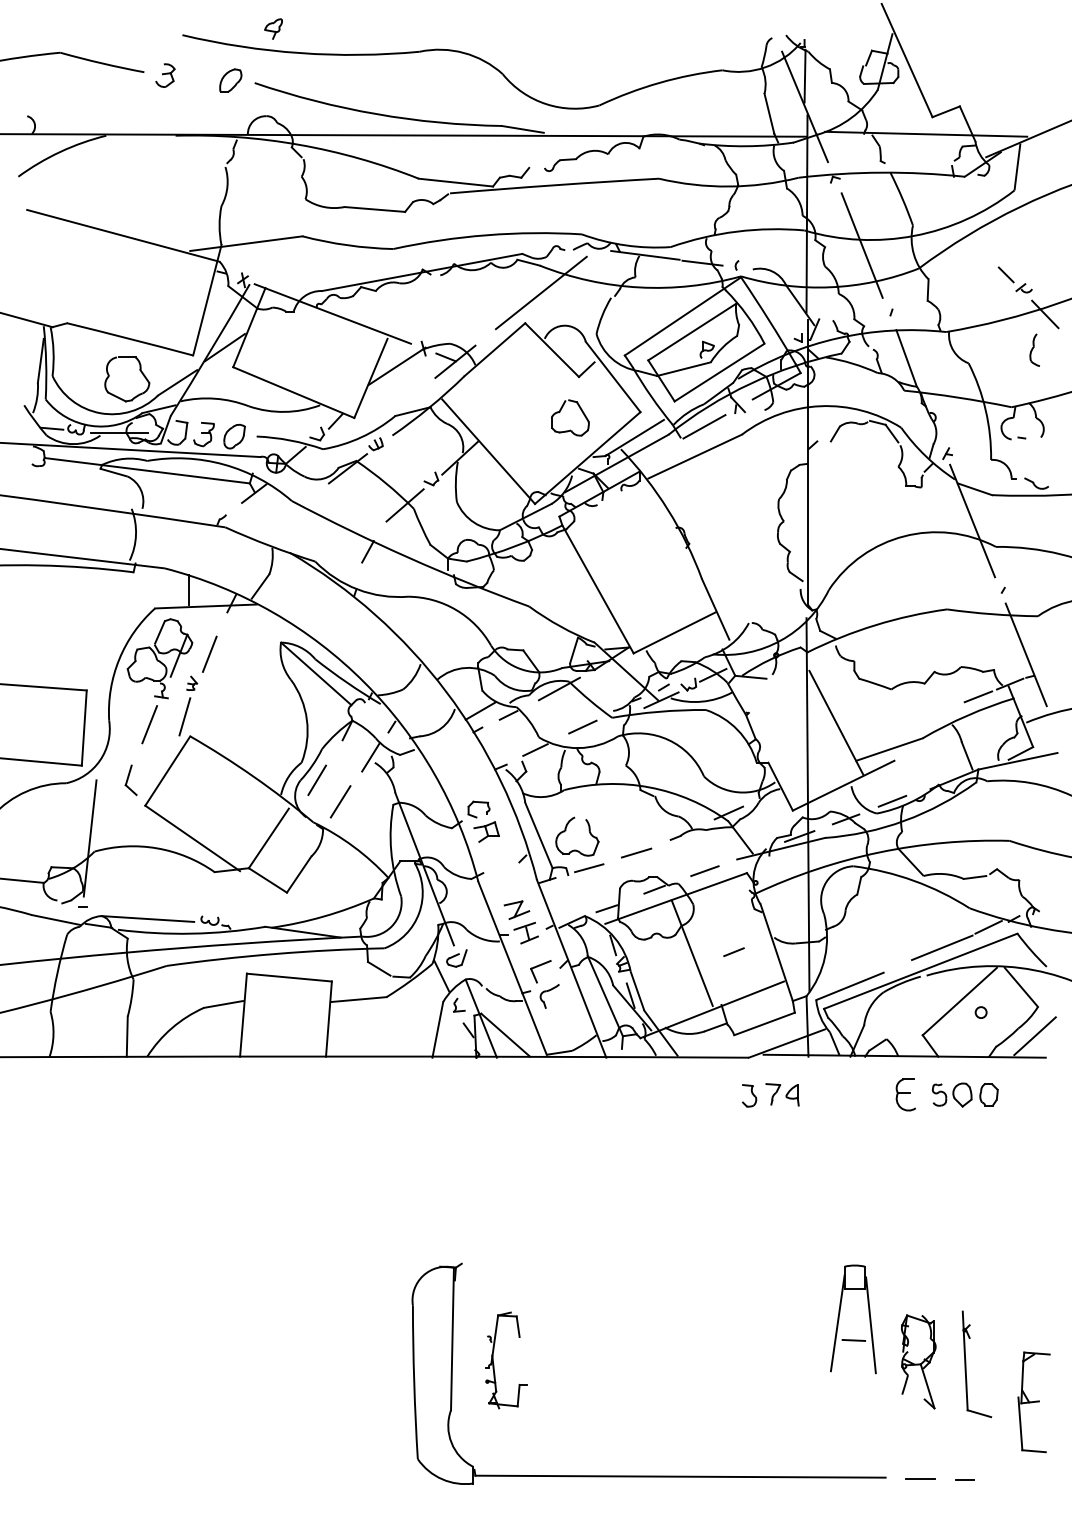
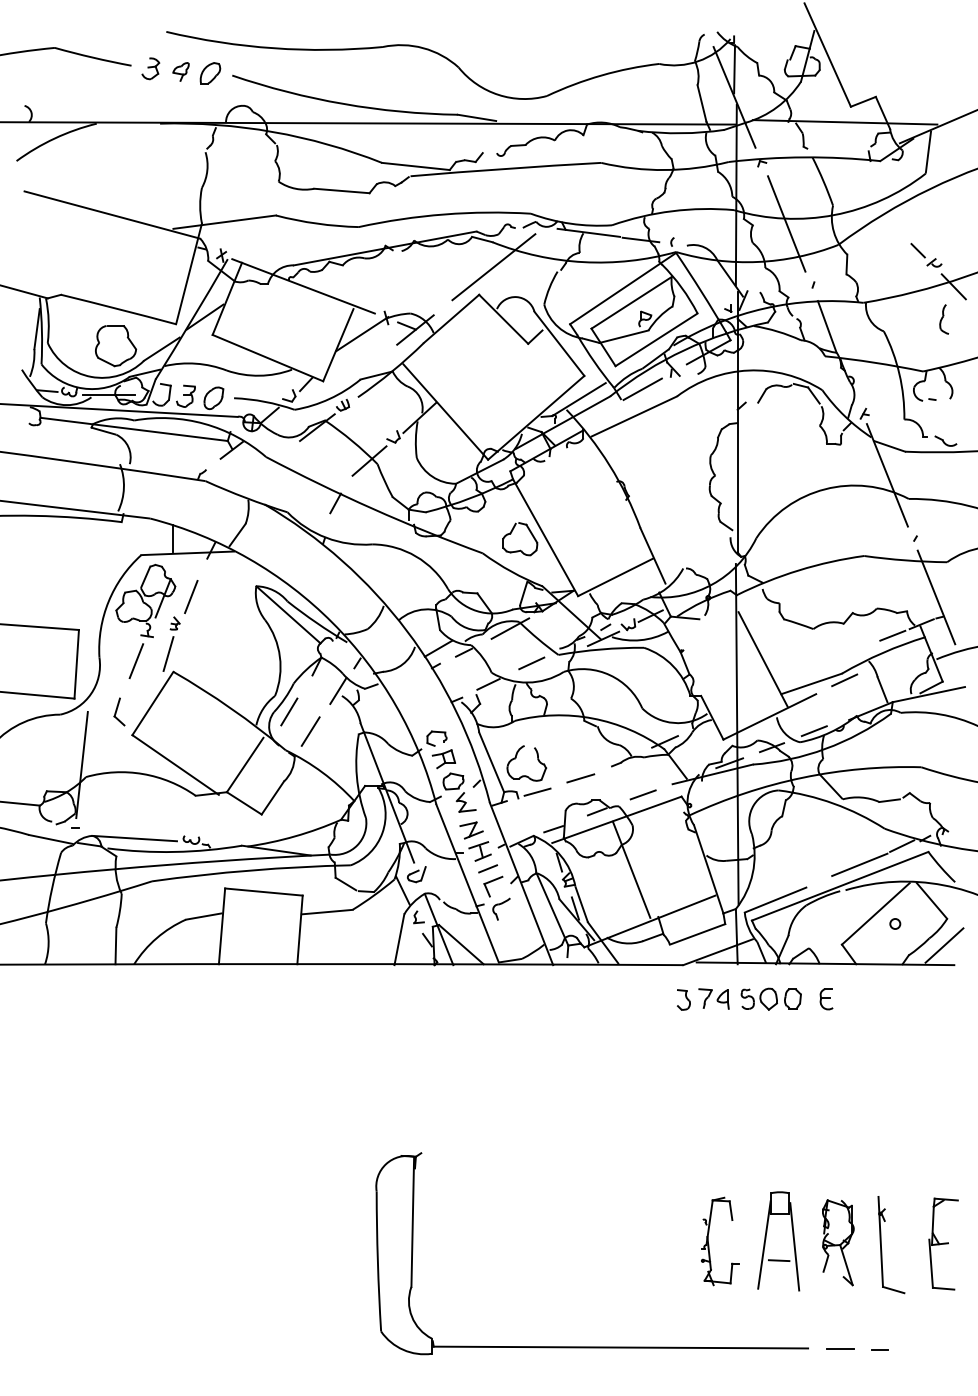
part: (273, 28) -> (180, 71), moved
part: (560, 412) -> (511, 534), moved
line: (925, 745) -> (844, 680), added
part: (503, 868) -> (459, 792), added
line: (733, 951) -> (487, 868), moved
part: (964, 1094) -> (770, 998), moved
part: (905, 1095) -> (826, 999), size x0.71
part: (839, 1319) -> (766, 1241), moved
part: (494, 1364) -> (709, 1245), moved
part: (1033, 1402) -> (943, 1244), moved

